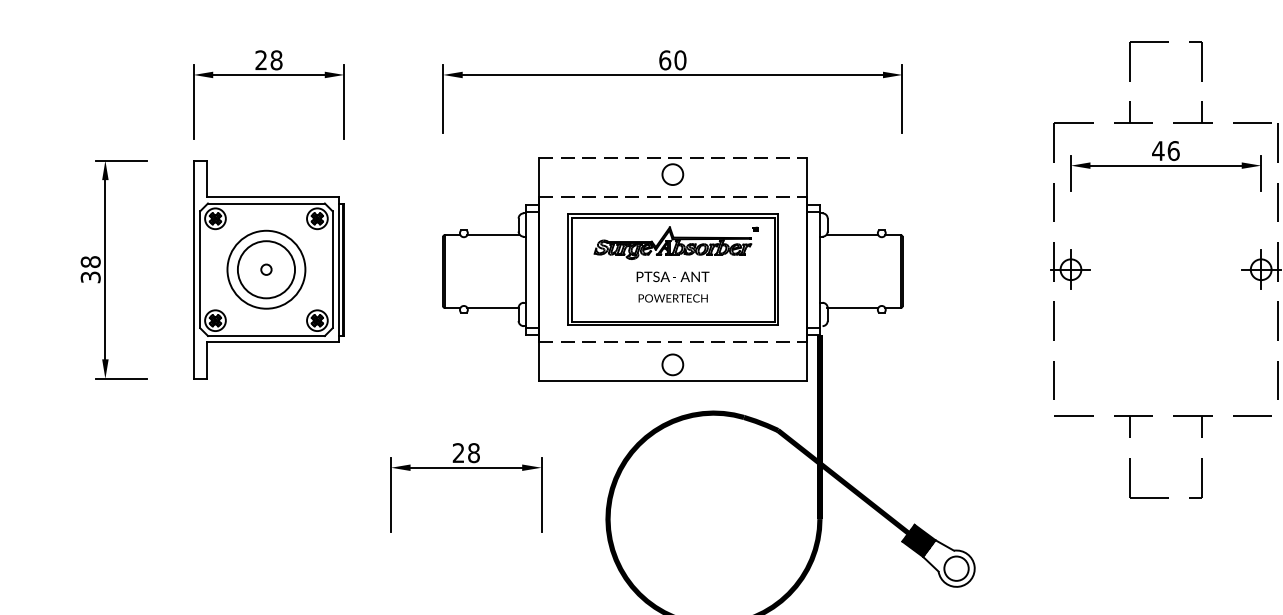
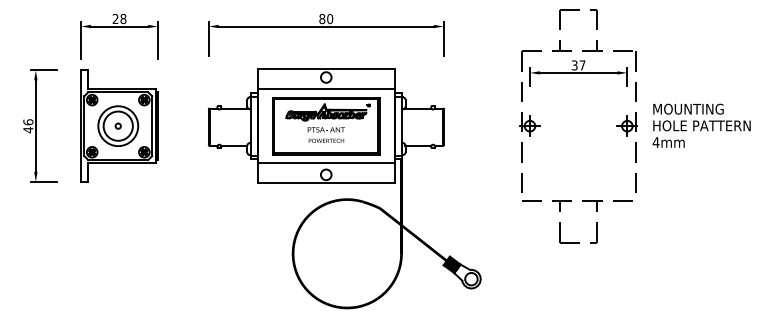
text: (665, 59) -> (322, 18), 60 -> 80
text: (1165, 151) -> (578, 65), 46 -> 37
line: (673, 158) -> (326, 69), dashed -> solid
line: (673, 196) -> (326, 88), dashed -> solid
text: (91, 270) -> (28, 126), 38 -> 46
line: (673, 342) -> (326, 163), dashed -> solid
part: (466, 469) -> (220, 228), removed

